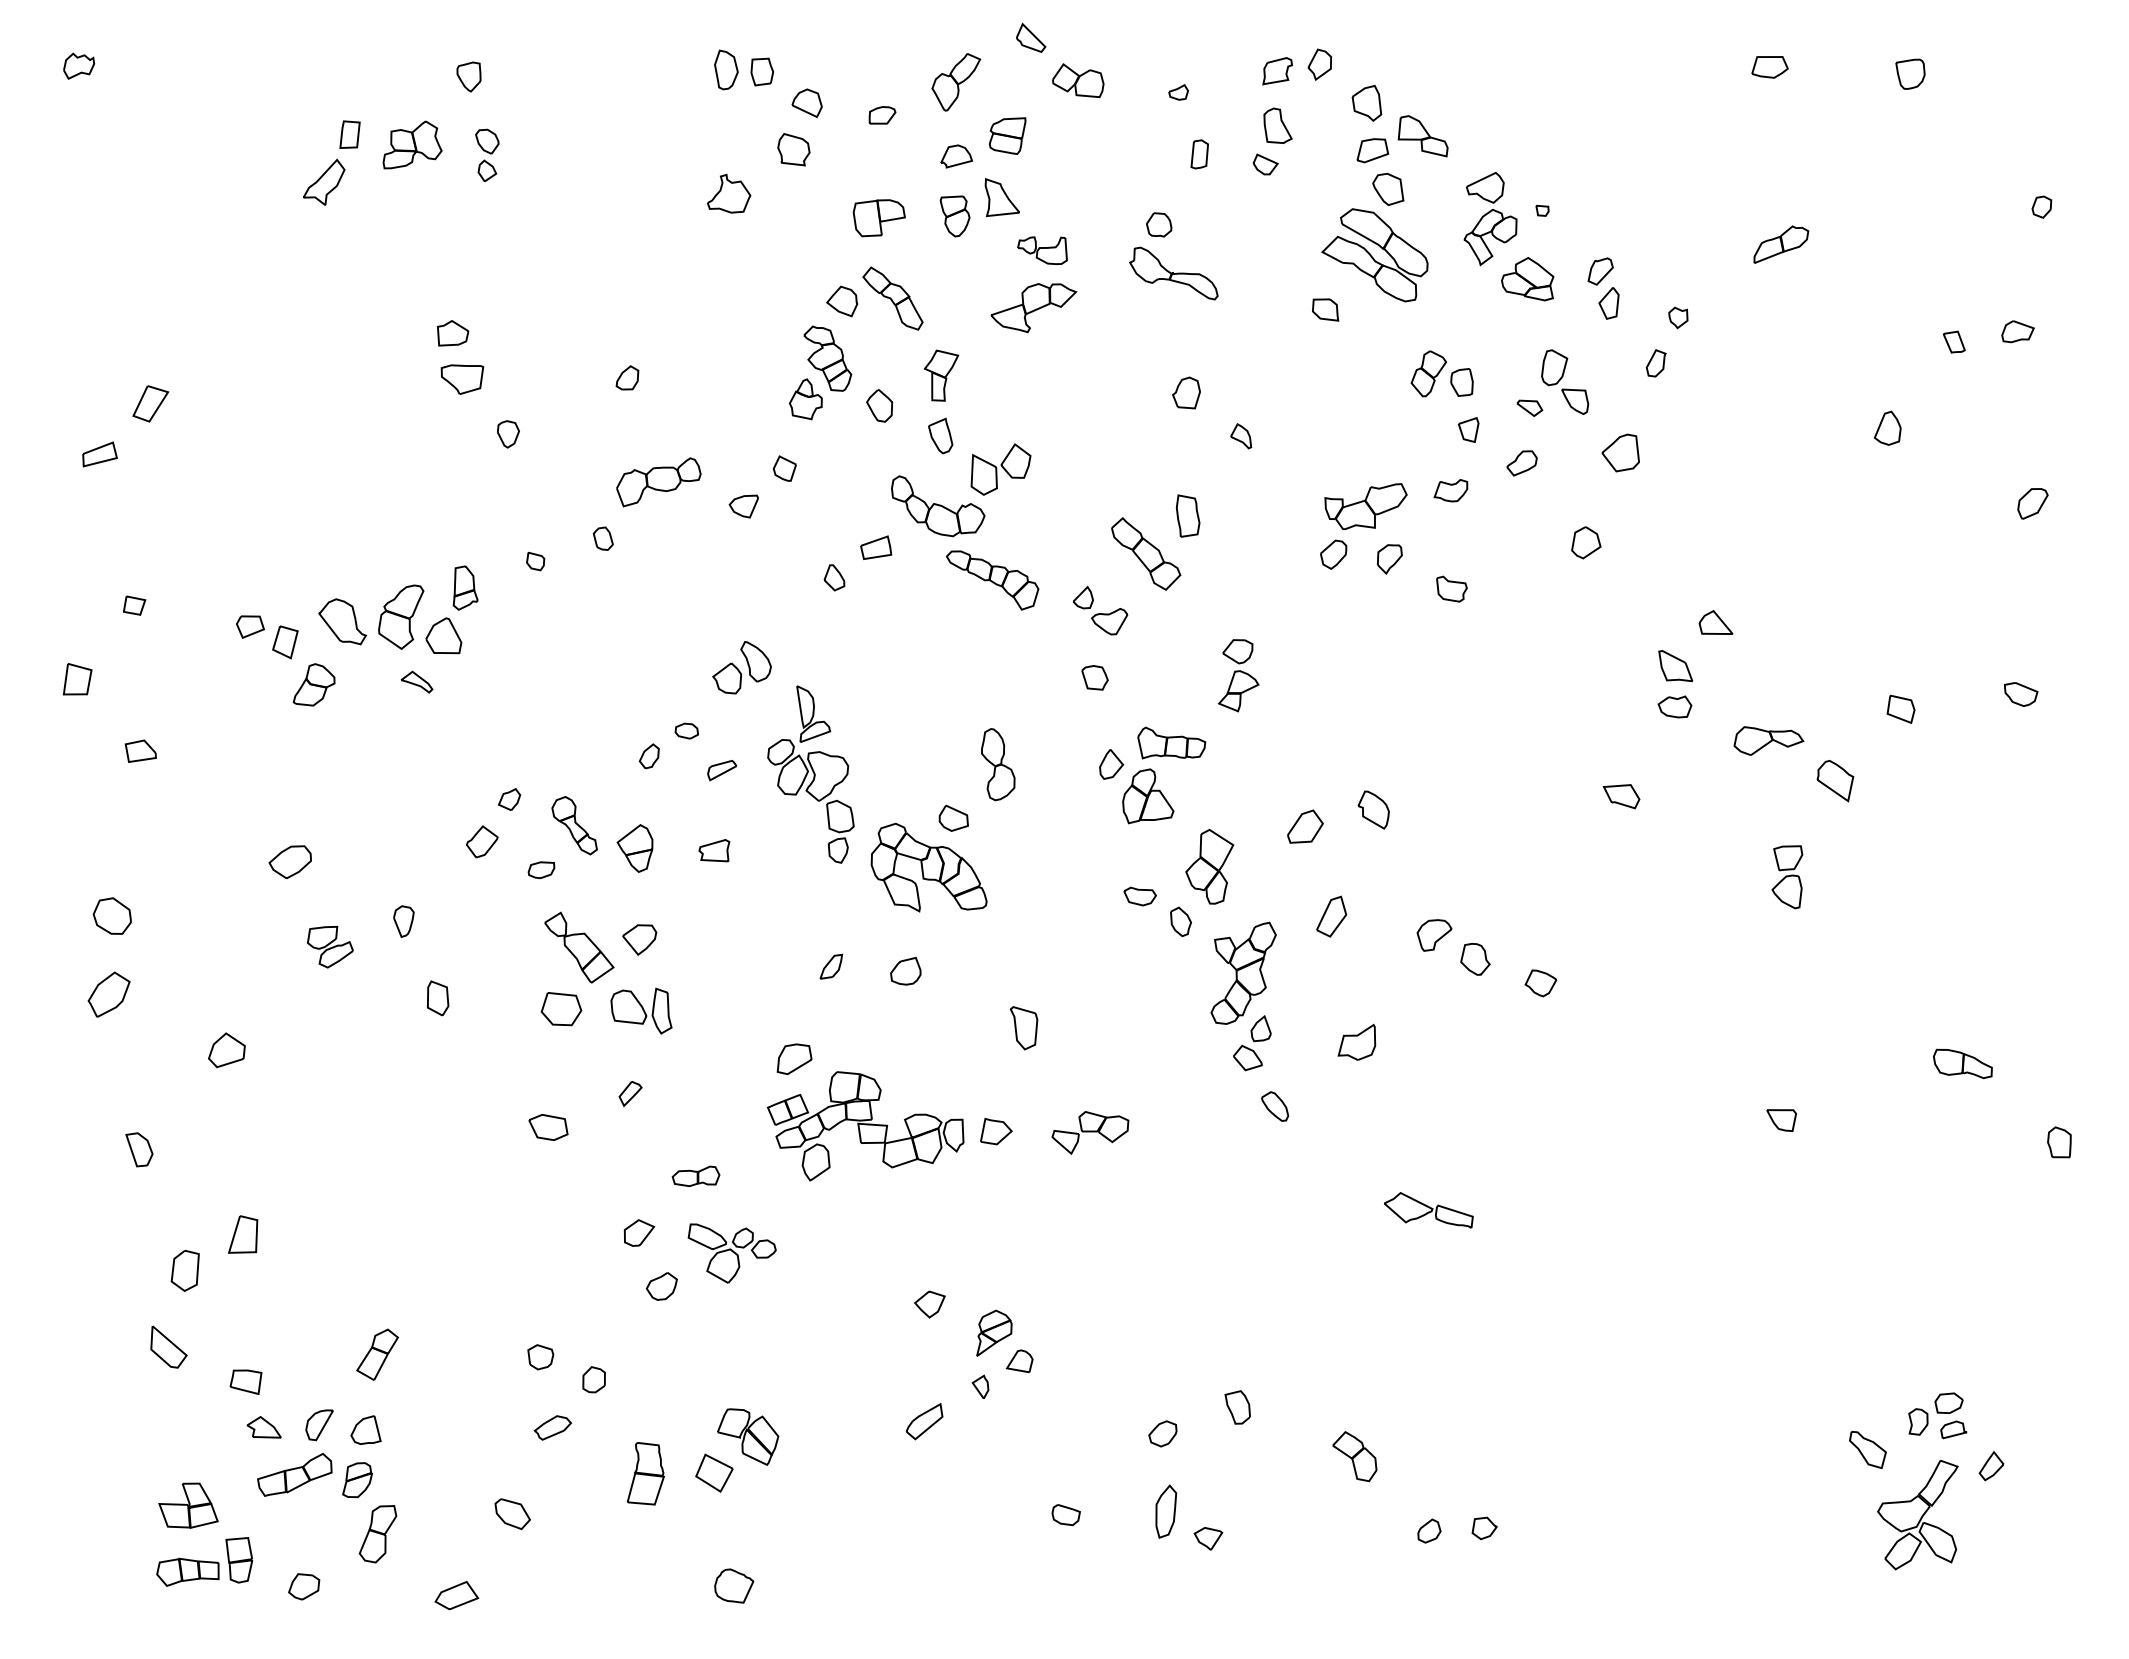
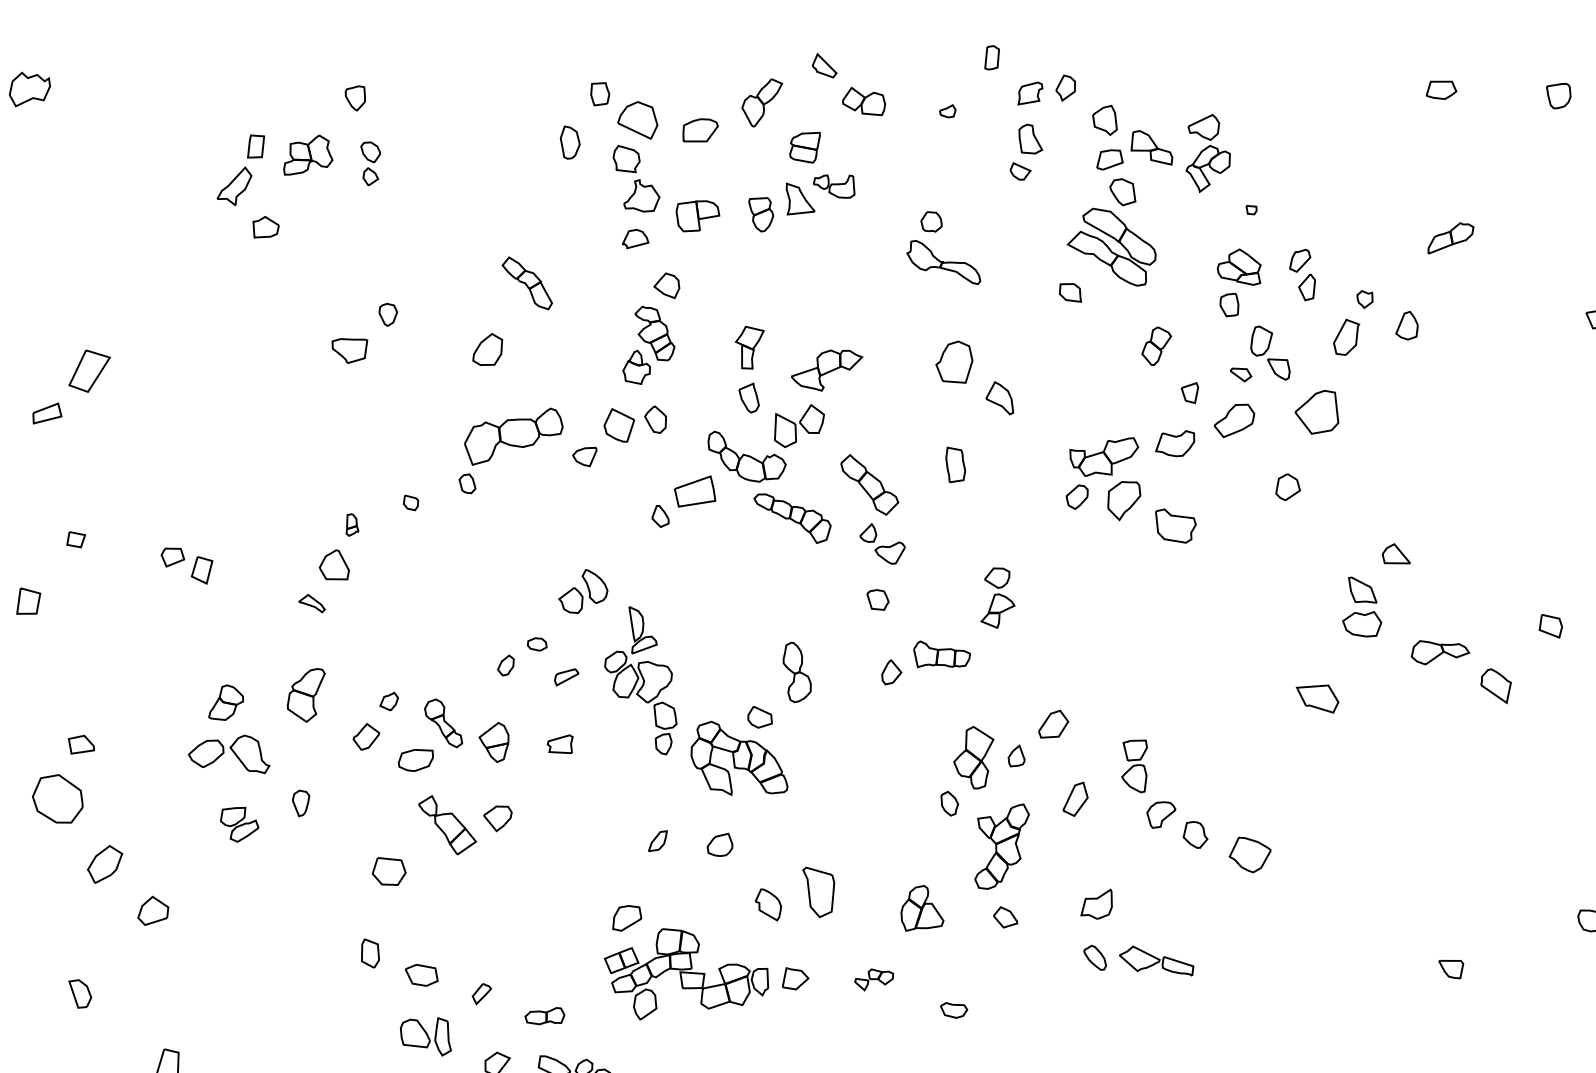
part: (78, 65) -> (29, 88), size x1.6
part: (726, 69) -> (570, 142), moved
part: (806, 102) -> (637, 119), size x1.6
part: (882, 115) -> (700, 130), size x1.6
part: (1199, 154) -> (991, 57), moved
part: (956, 156) -> (635, 239), moved
part: (729, 193) -> (642, 195), moved
part: (1490, 219) -> (1208, 153), moved
part: (1042, 250) -> (834, 186), moved
part: (892, 298) -> (526, 283), moved
part: (1033, 308) -> (826, 370), moved
part: (453, 333) -> (266, 227), moved
part: (1655, 363) -> (1345, 337), size x1.6
part: (627, 377) -> (487, 349), size x1.6
part: (1461, 382) -> (1229, 305), moved
part: (1186, 392) -> (954, 361), size x1.6
part: (150, 403) -> (89, 370), size x1.4
part: (879, 405) -> (655, 419), moved
part: (1887, 427) -> (1406, 325), moved
part: (508, 434) -> (388, 315), moved
part: (1241, 436) -> (1000, 398), size x1.6
part: (1620, 452) -> (1316, 411), size x1.4
part: (1521, 463) -> (1234, 421), size x1.6
part: (784, 468) -> (618, 425), size x1.6
part: (658, 482) -> (513, 436), size x1.4
part: (1450, 490) -> (1174, 443), size x1.4
part: (876, 547) -> (695, 491), size x1.6
part: (1146, 553) -> (870, 484), moved
part: (1389, 559) -> (1123, 501), size x1.6
part: (465, 587) -> (352, 524), size x0.6
part: (1451, 588) -> (1175, 525), size x1.6
part: (401, 616) -> (306, 694), moved
part: (342, 621) -> (249, 754), moved
part: (313, 684) -> (225, 702), moved
part: (1674, 706) -> (1361, 623), size x1.4
part: (140, 750) -> (81, 744), moved
part: (1148, 796) -> (922, 908), moved
part: (1621, 796) -> (1317, 699), size x1.4
part: (1373, 809) -> (768, 904), moved
part: (541, 870) -> (415, 760), size x1.6
part: (1787, 877) -> (1134, 766), moved
part: (1139, 896) -> (953, 1010), moved
part: (111, 915) -> (56, 798), size x1.6
part: (1540, 983) -> (1249, 855), size x1.6
part: (108, 994) -> (104, 864), moved
part: (438, 998) -> (370, 953), moved
part: (561, 1009) -> (389, 871), moved
part: (641, 1010) -> (425, 1036), moved
part: (1023, 1028) -> (818, 892), size x1.4
part: (1260, 1028) -> (1016, 755), moved
part: (630, 1094) -> (481, 994), moved
part: (1275, 1106) -> (1095, 957), moved
part: (1090, 1132) -> (874, 979), size x0.6
part: (1428, 1210) -> (1156, 961), moved

